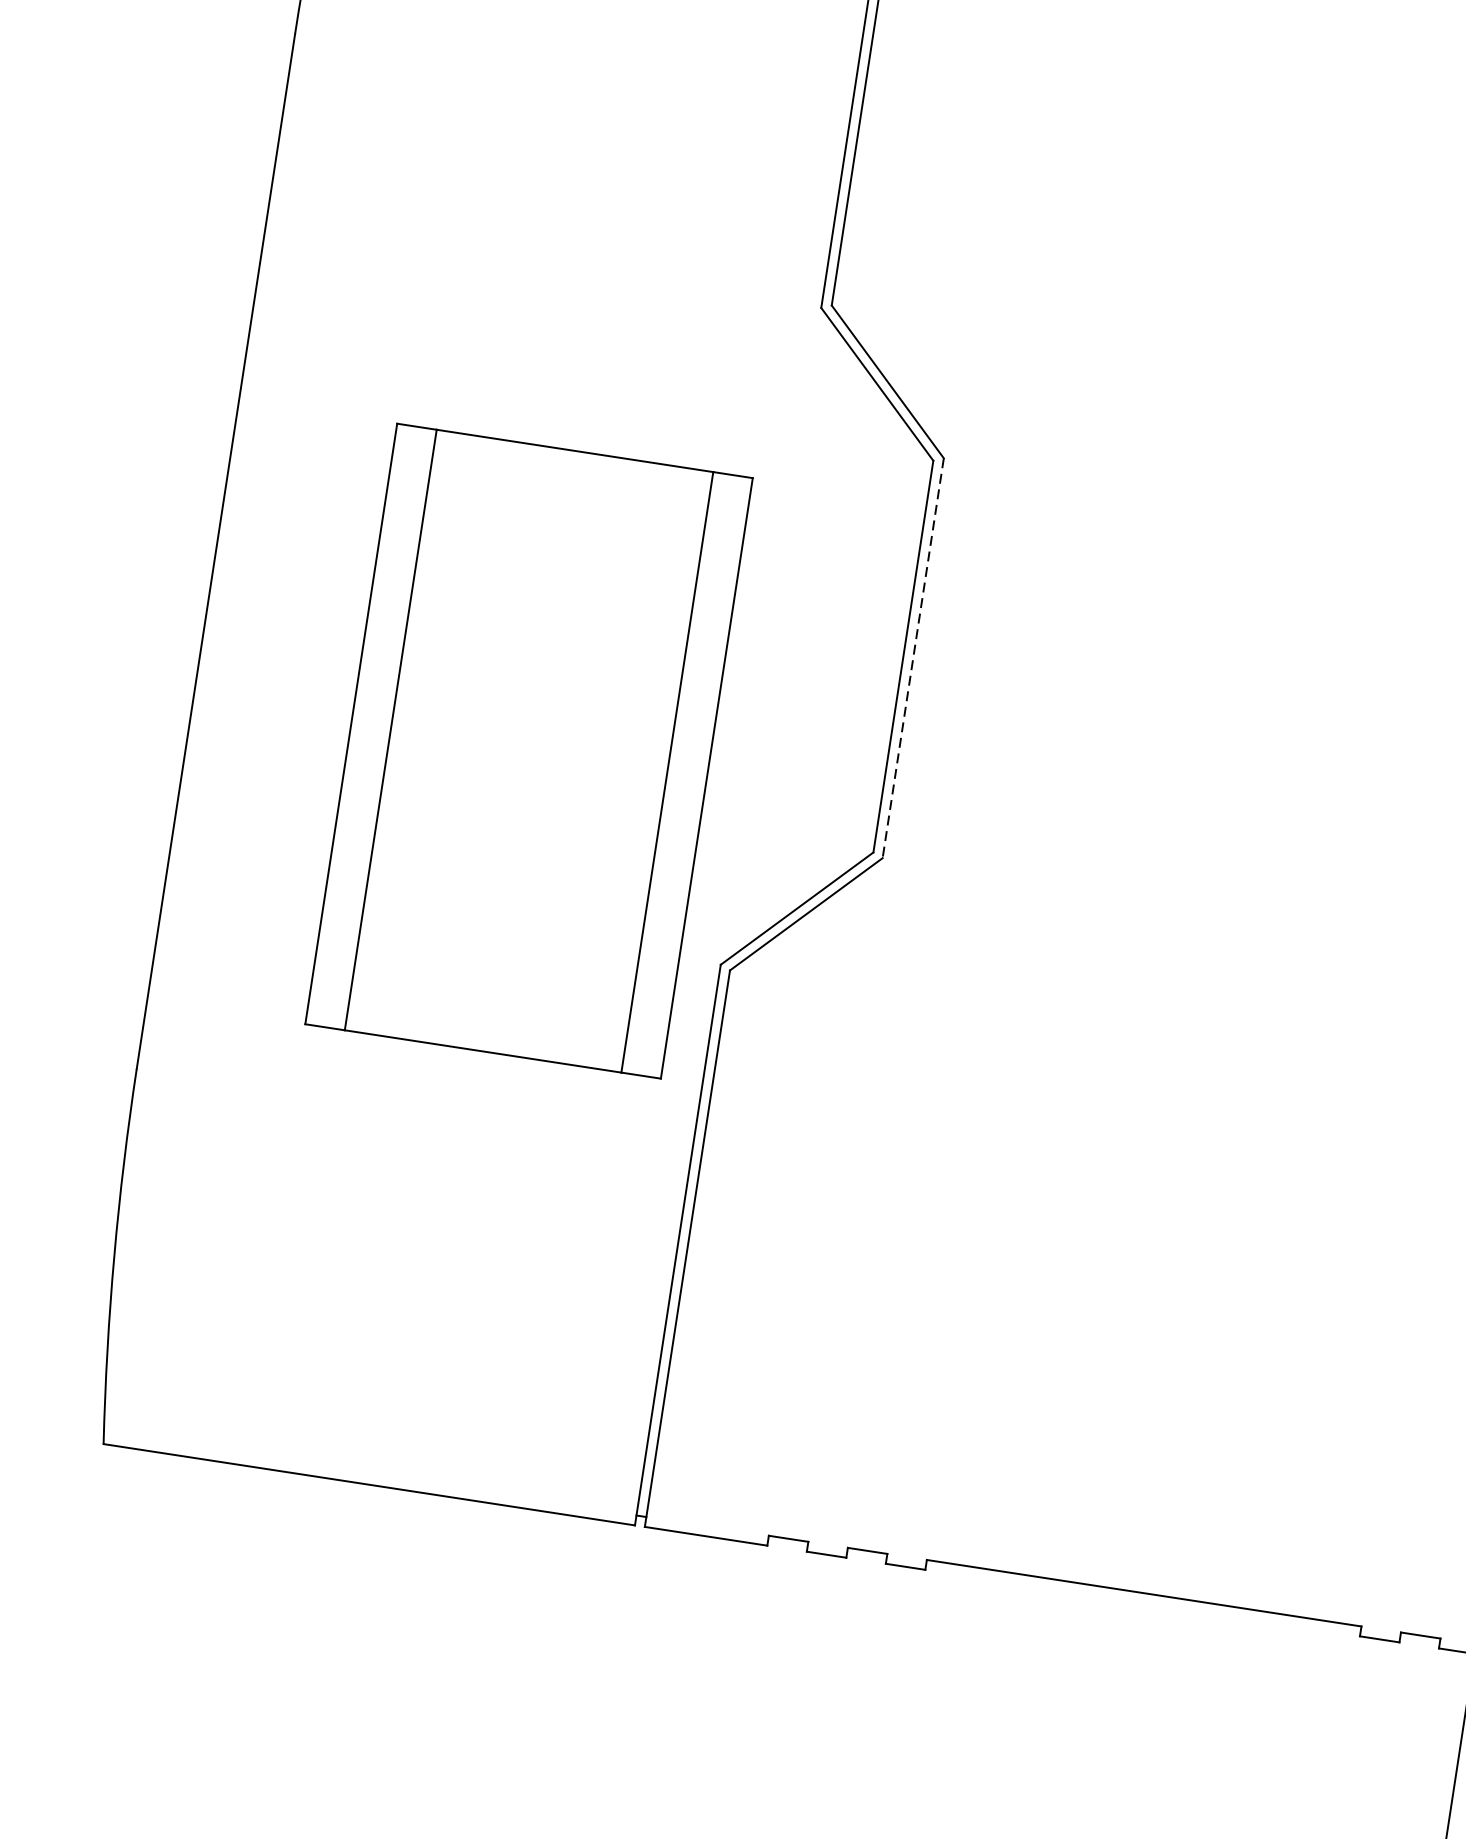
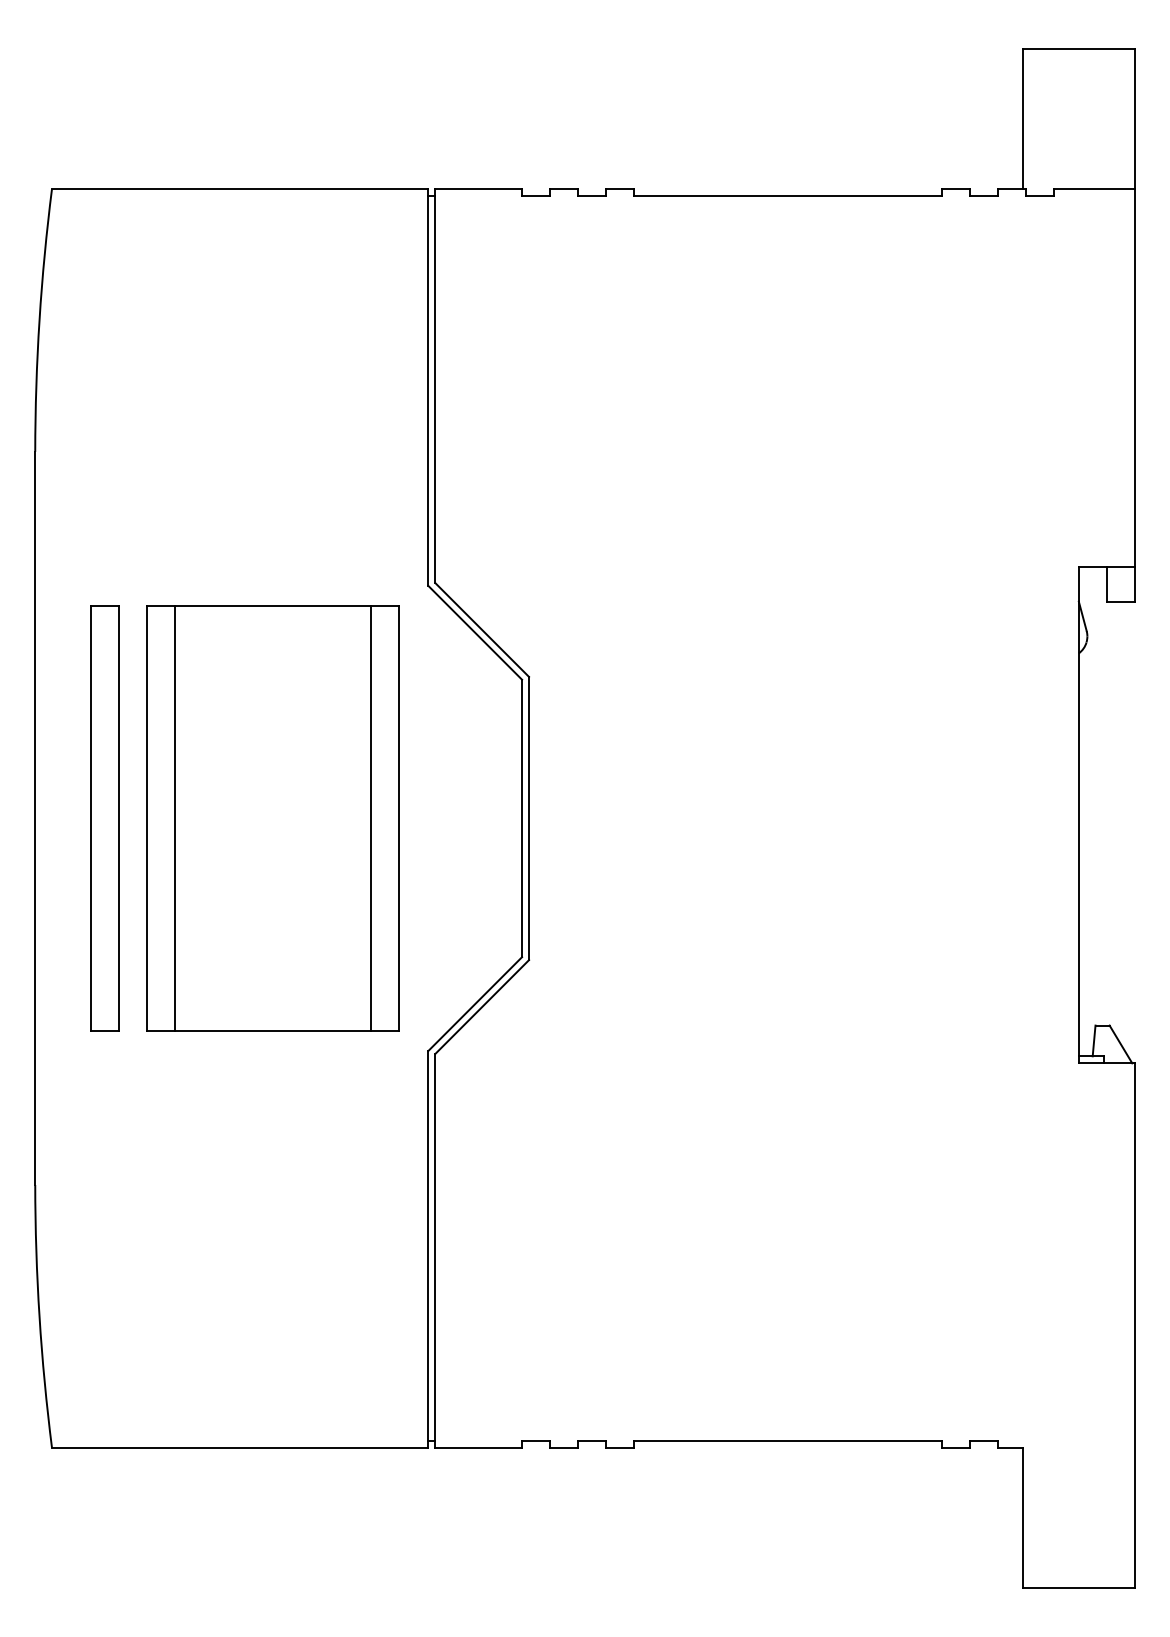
part: (313, 566) -> (104, 818), added
line: (913, 658) -> (529, 818), dashed -> solid
part: (528, 751) -> (272, 818), moved

